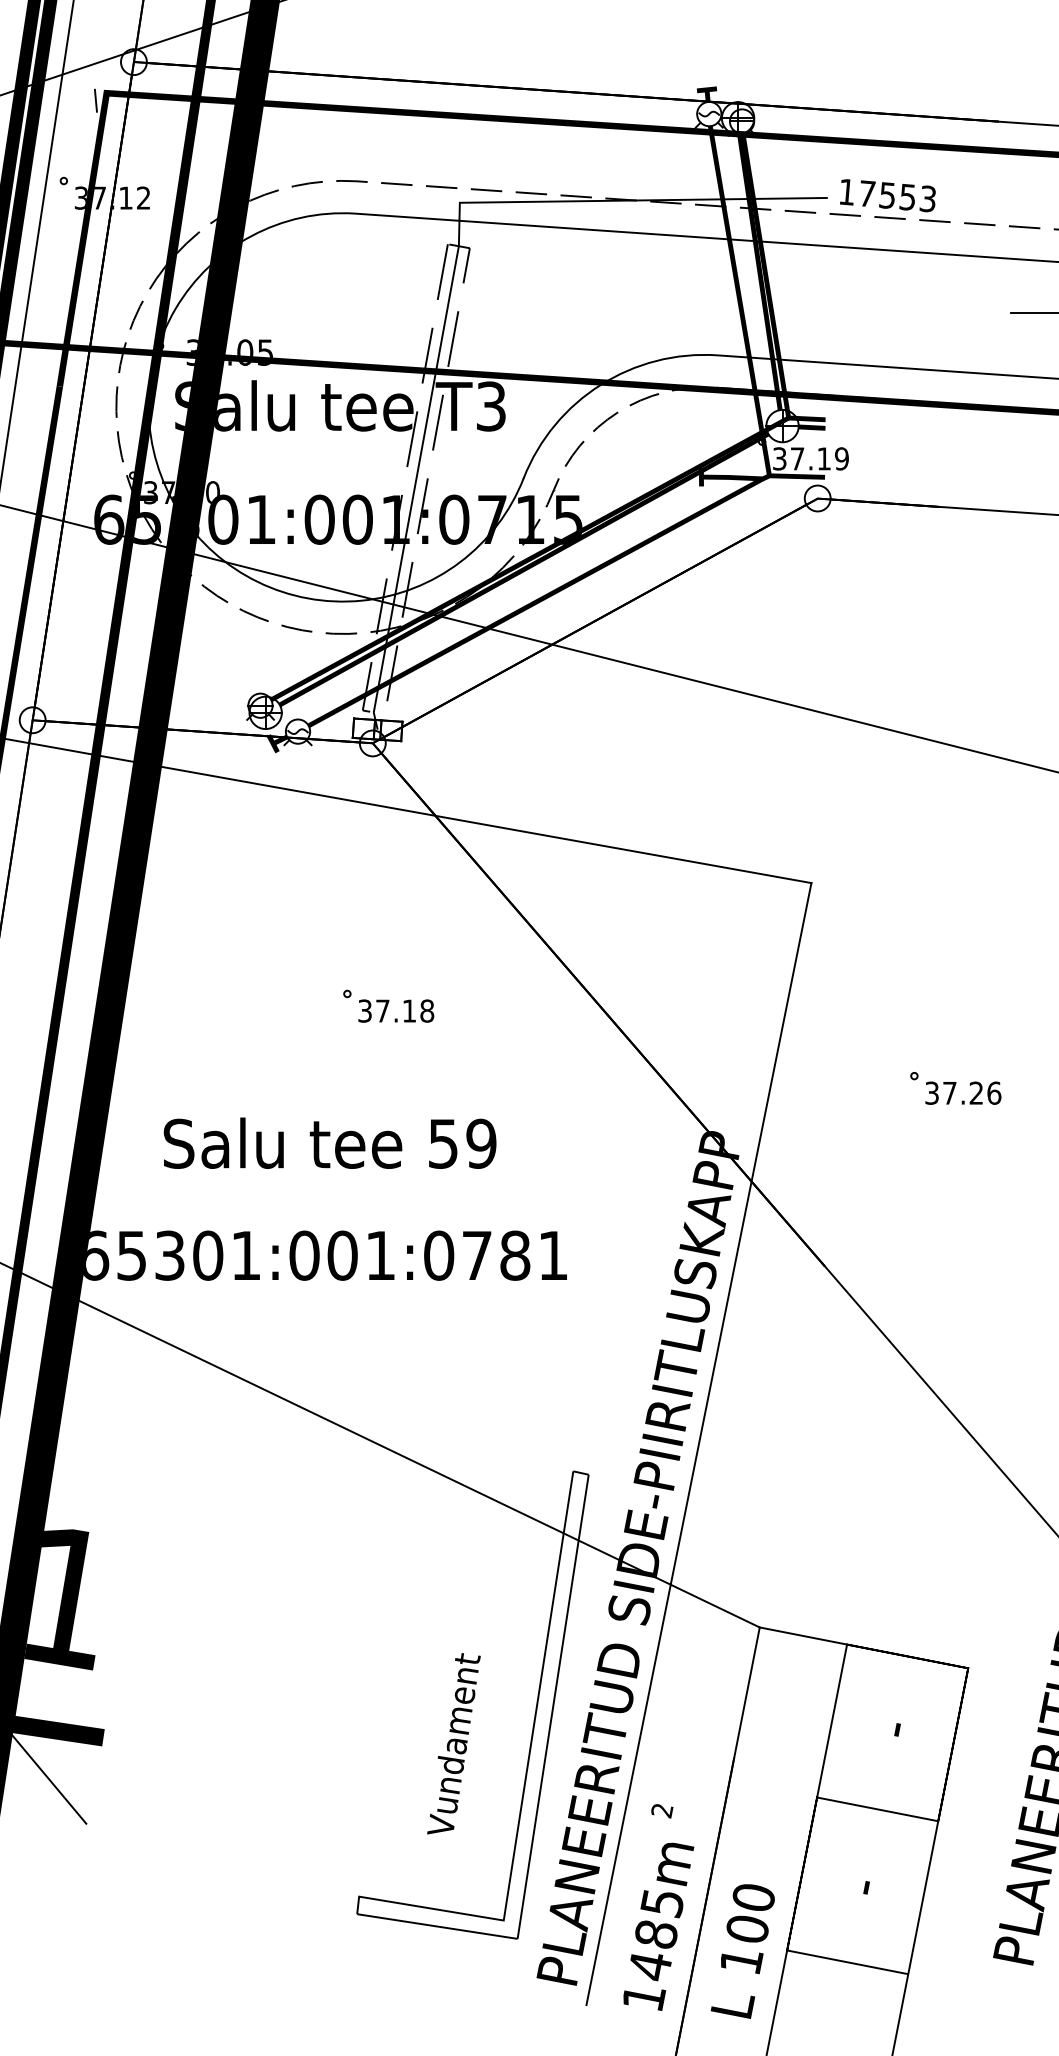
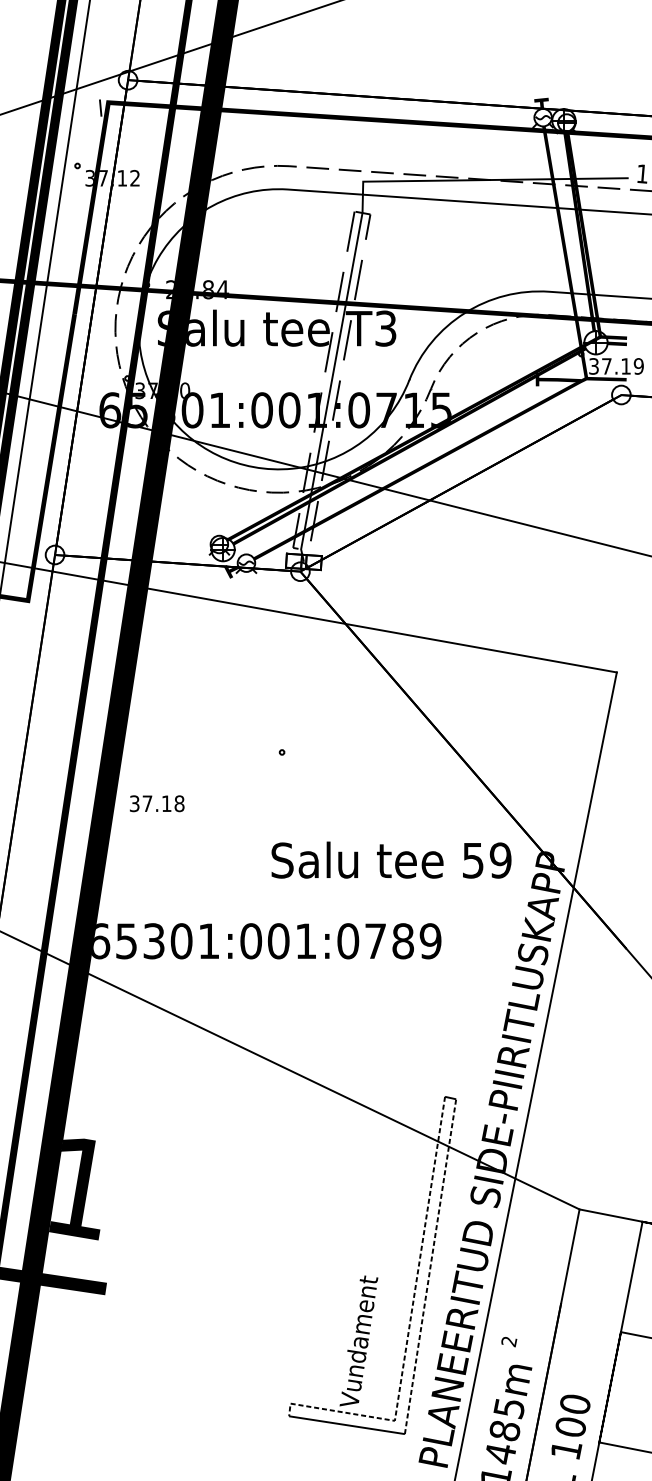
text: (229, 352) -> (197, 289), 37.05 -> 26.84
text: (396, 1010) -> (157, 803), moved
text: (329, 1142) -> (391, 859), moved
text: (553, 1255) -> (430, 941), 65301:001:0781 -> 65301:001:0789
line: (553, 1706) -> (430, 1266), solid -> dashed
text: (453, 1743) -> (358, 1340), moved
line: (48, 1778) -> (66, 1318), removed
line: (525, 1778) -> (410, 1318), solid -> dashed

